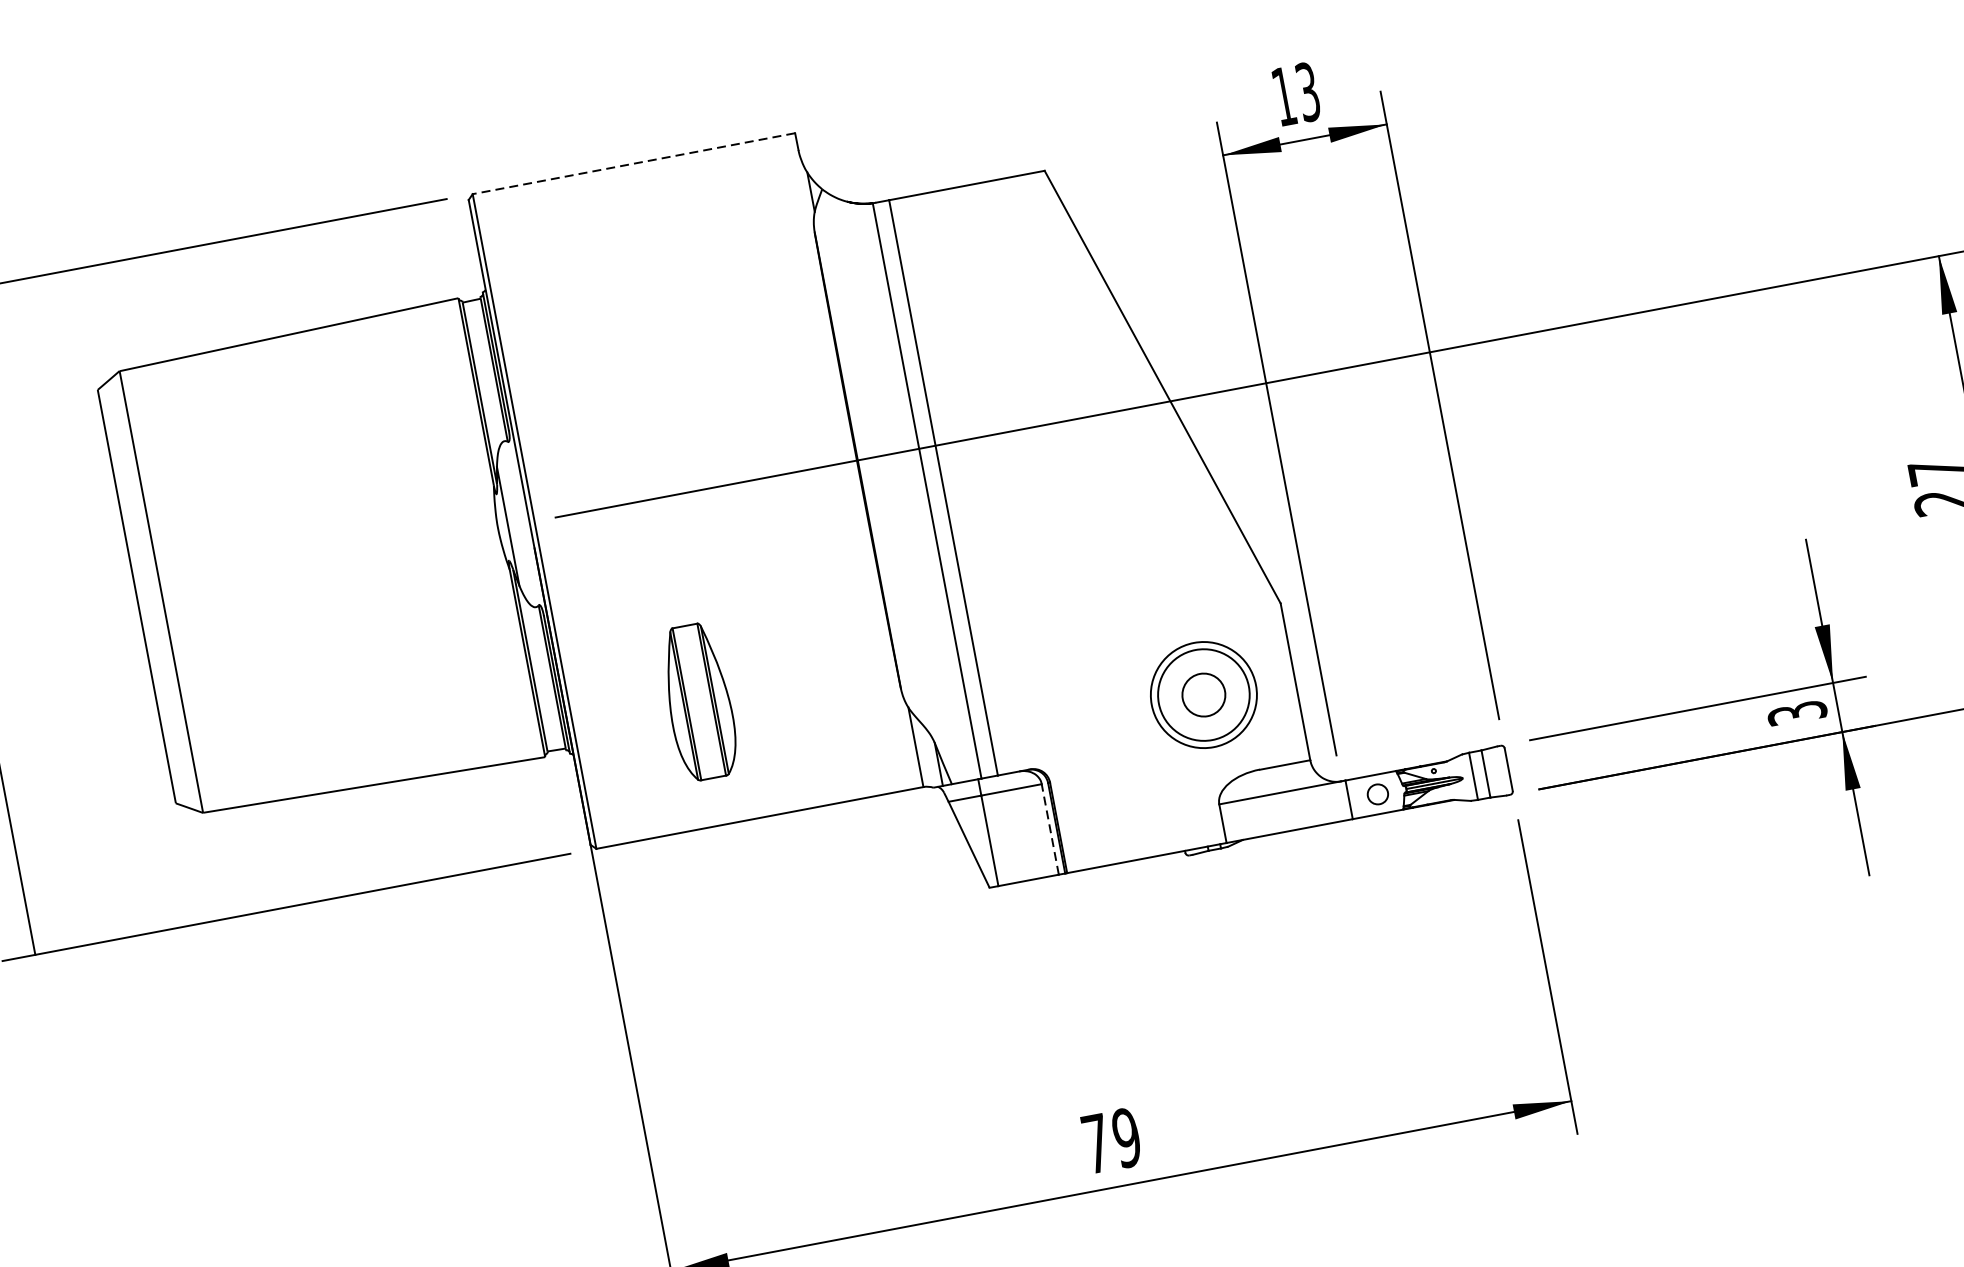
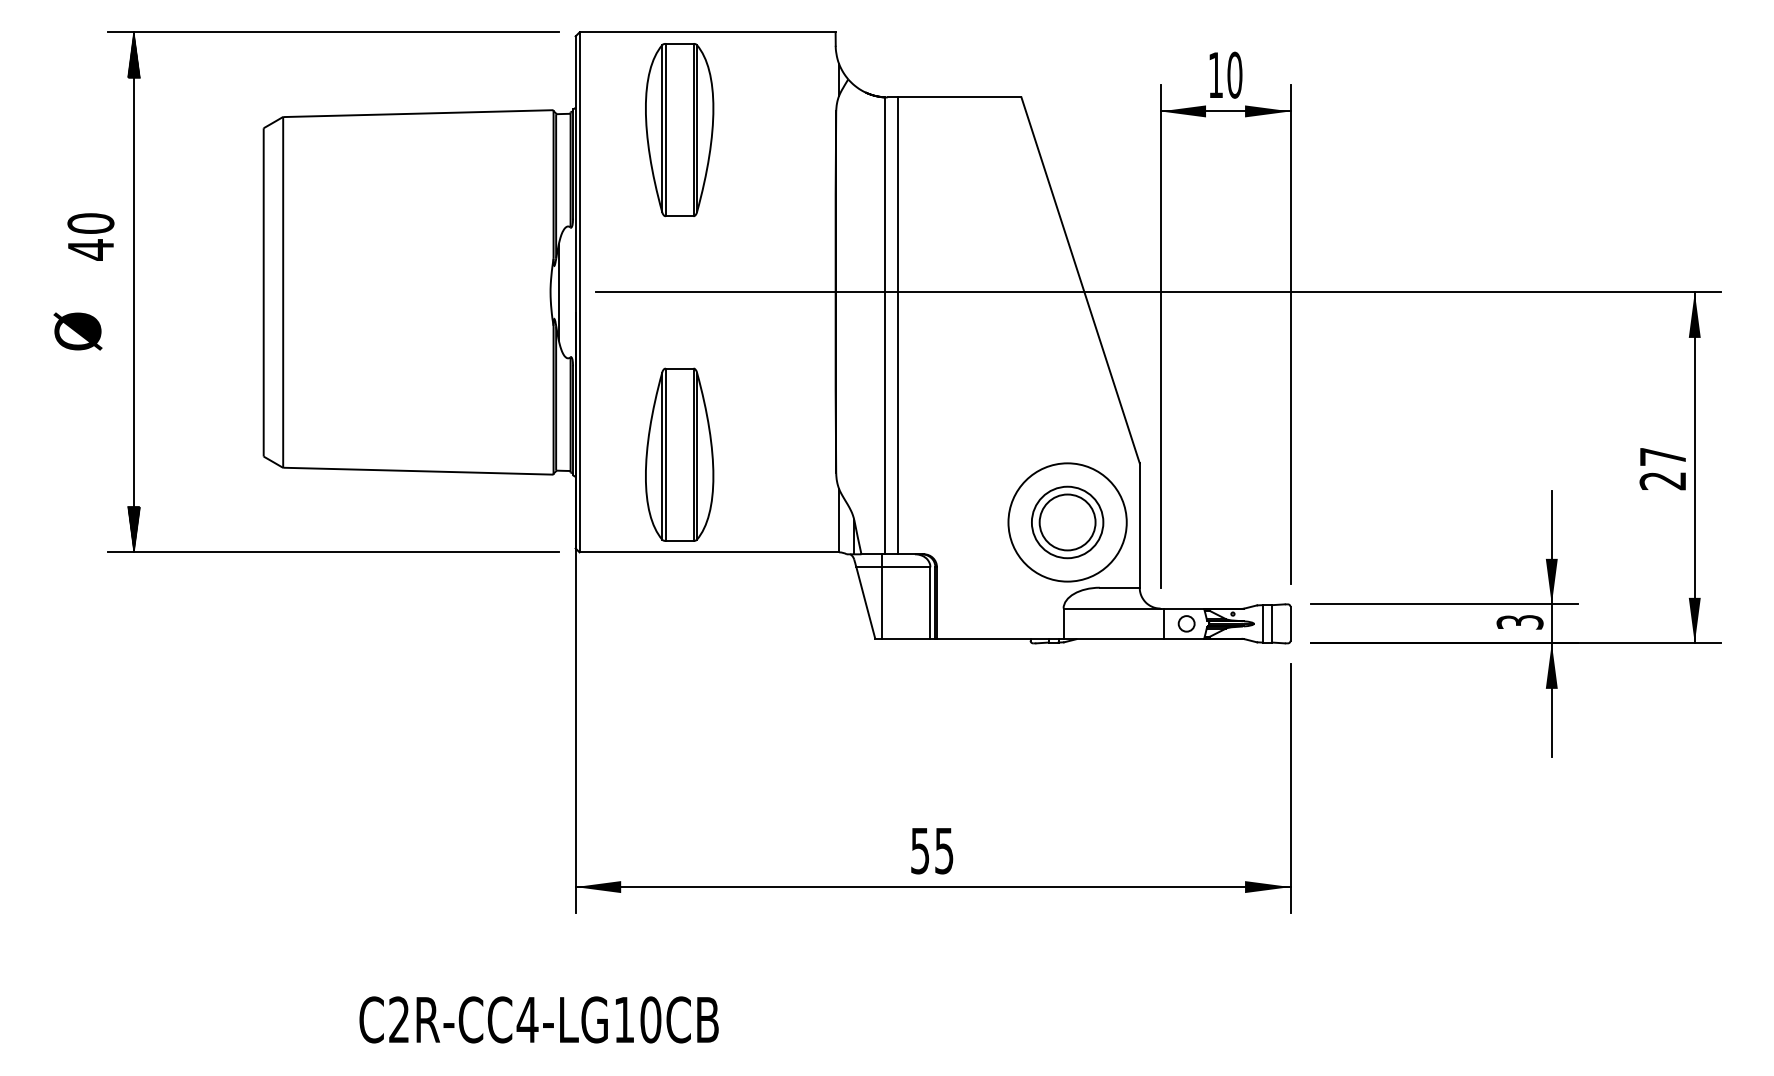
text: (1307, 91) -> (1234, 74), 13 -> 10
line: (633, 163) -> (707, 32), dashed -> solid
part: (621, 293) -> (679, 130), added
circle: (1203, 695) -> (1067, 522), size x1.43
circle: (1203, 695) -> (1067, 522), size x1.67
part: (698, 701) -> (679, 454), size x1.43
line: (1050, 829) -> (930, 603), dashed -> solid
hatch: (30, 925) -> (134, 529), added
text: (1111, 1140) -> (932, 850), 79 -> 55

